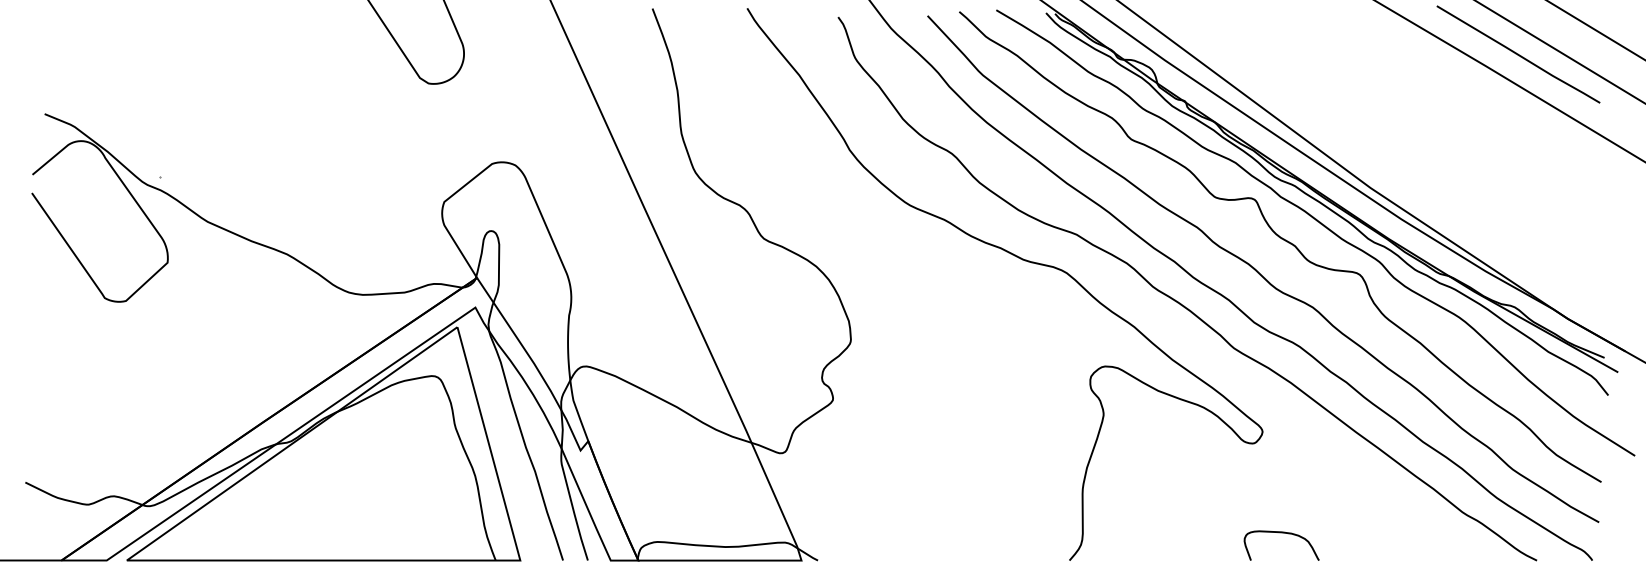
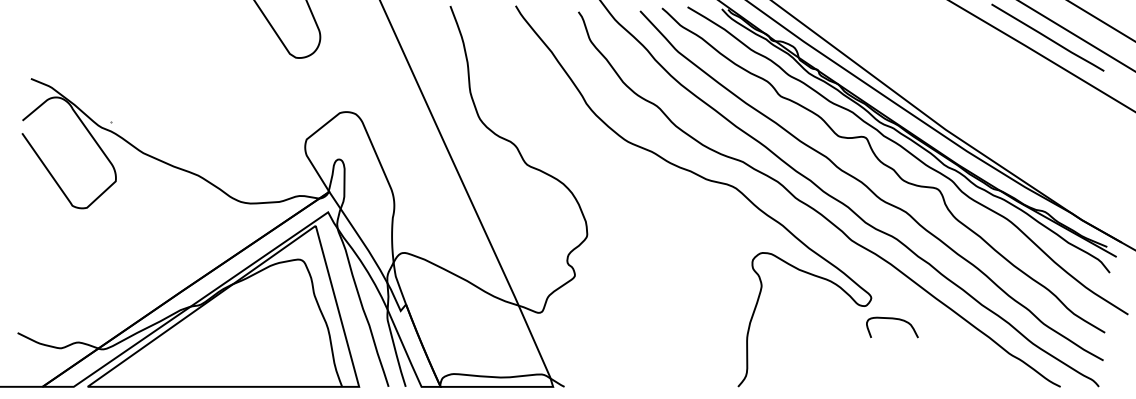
curve: (1281, 533) -> (892, 319), moved

